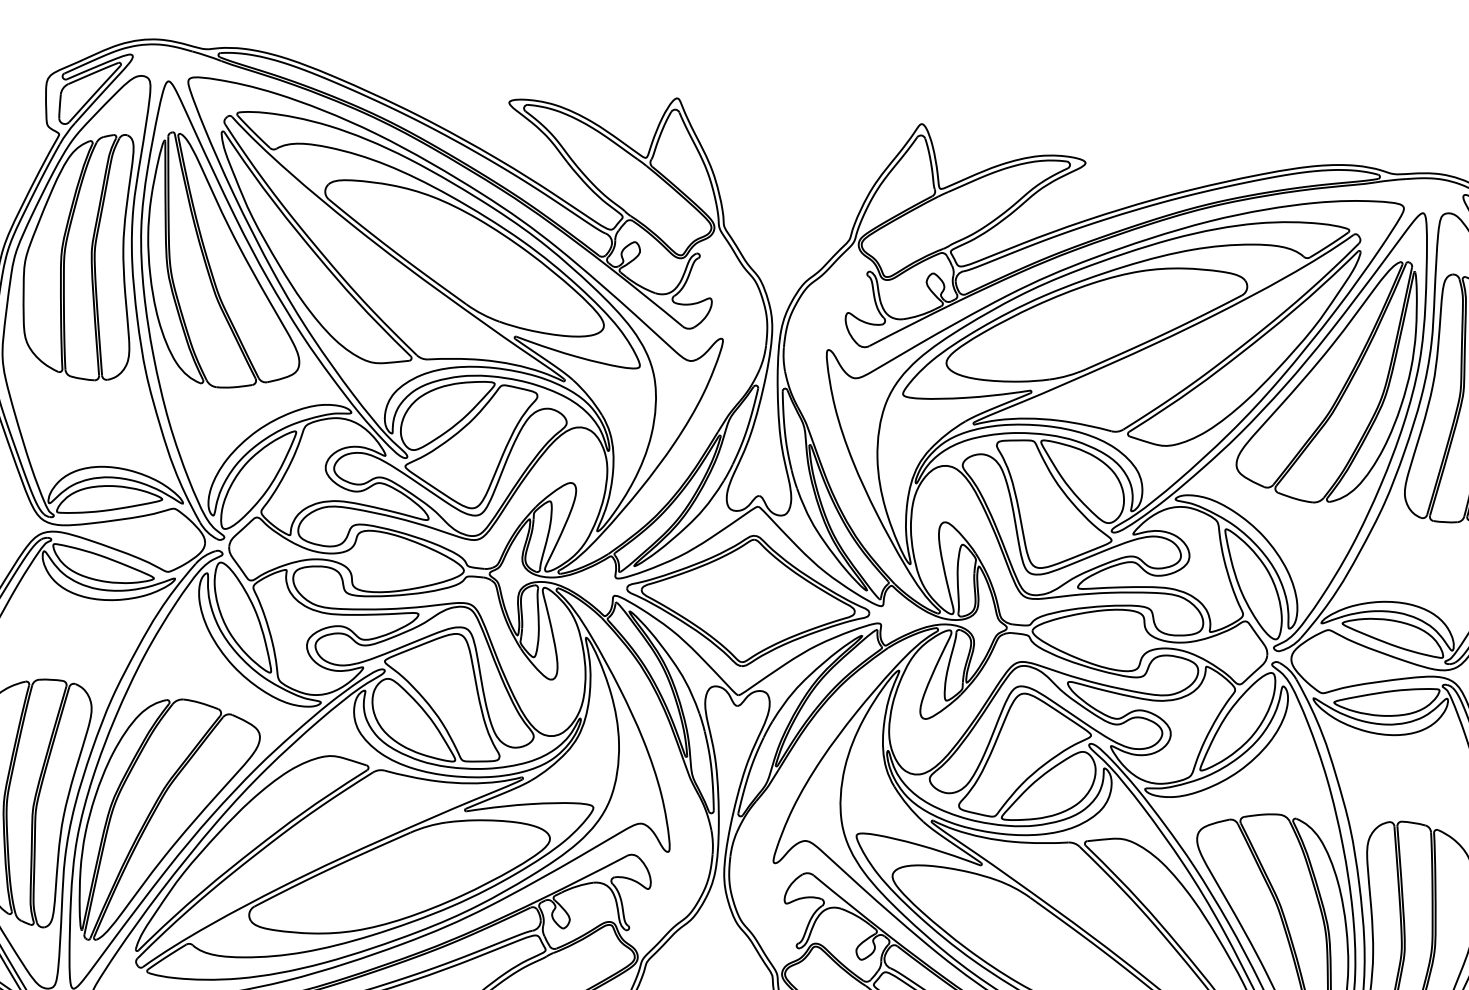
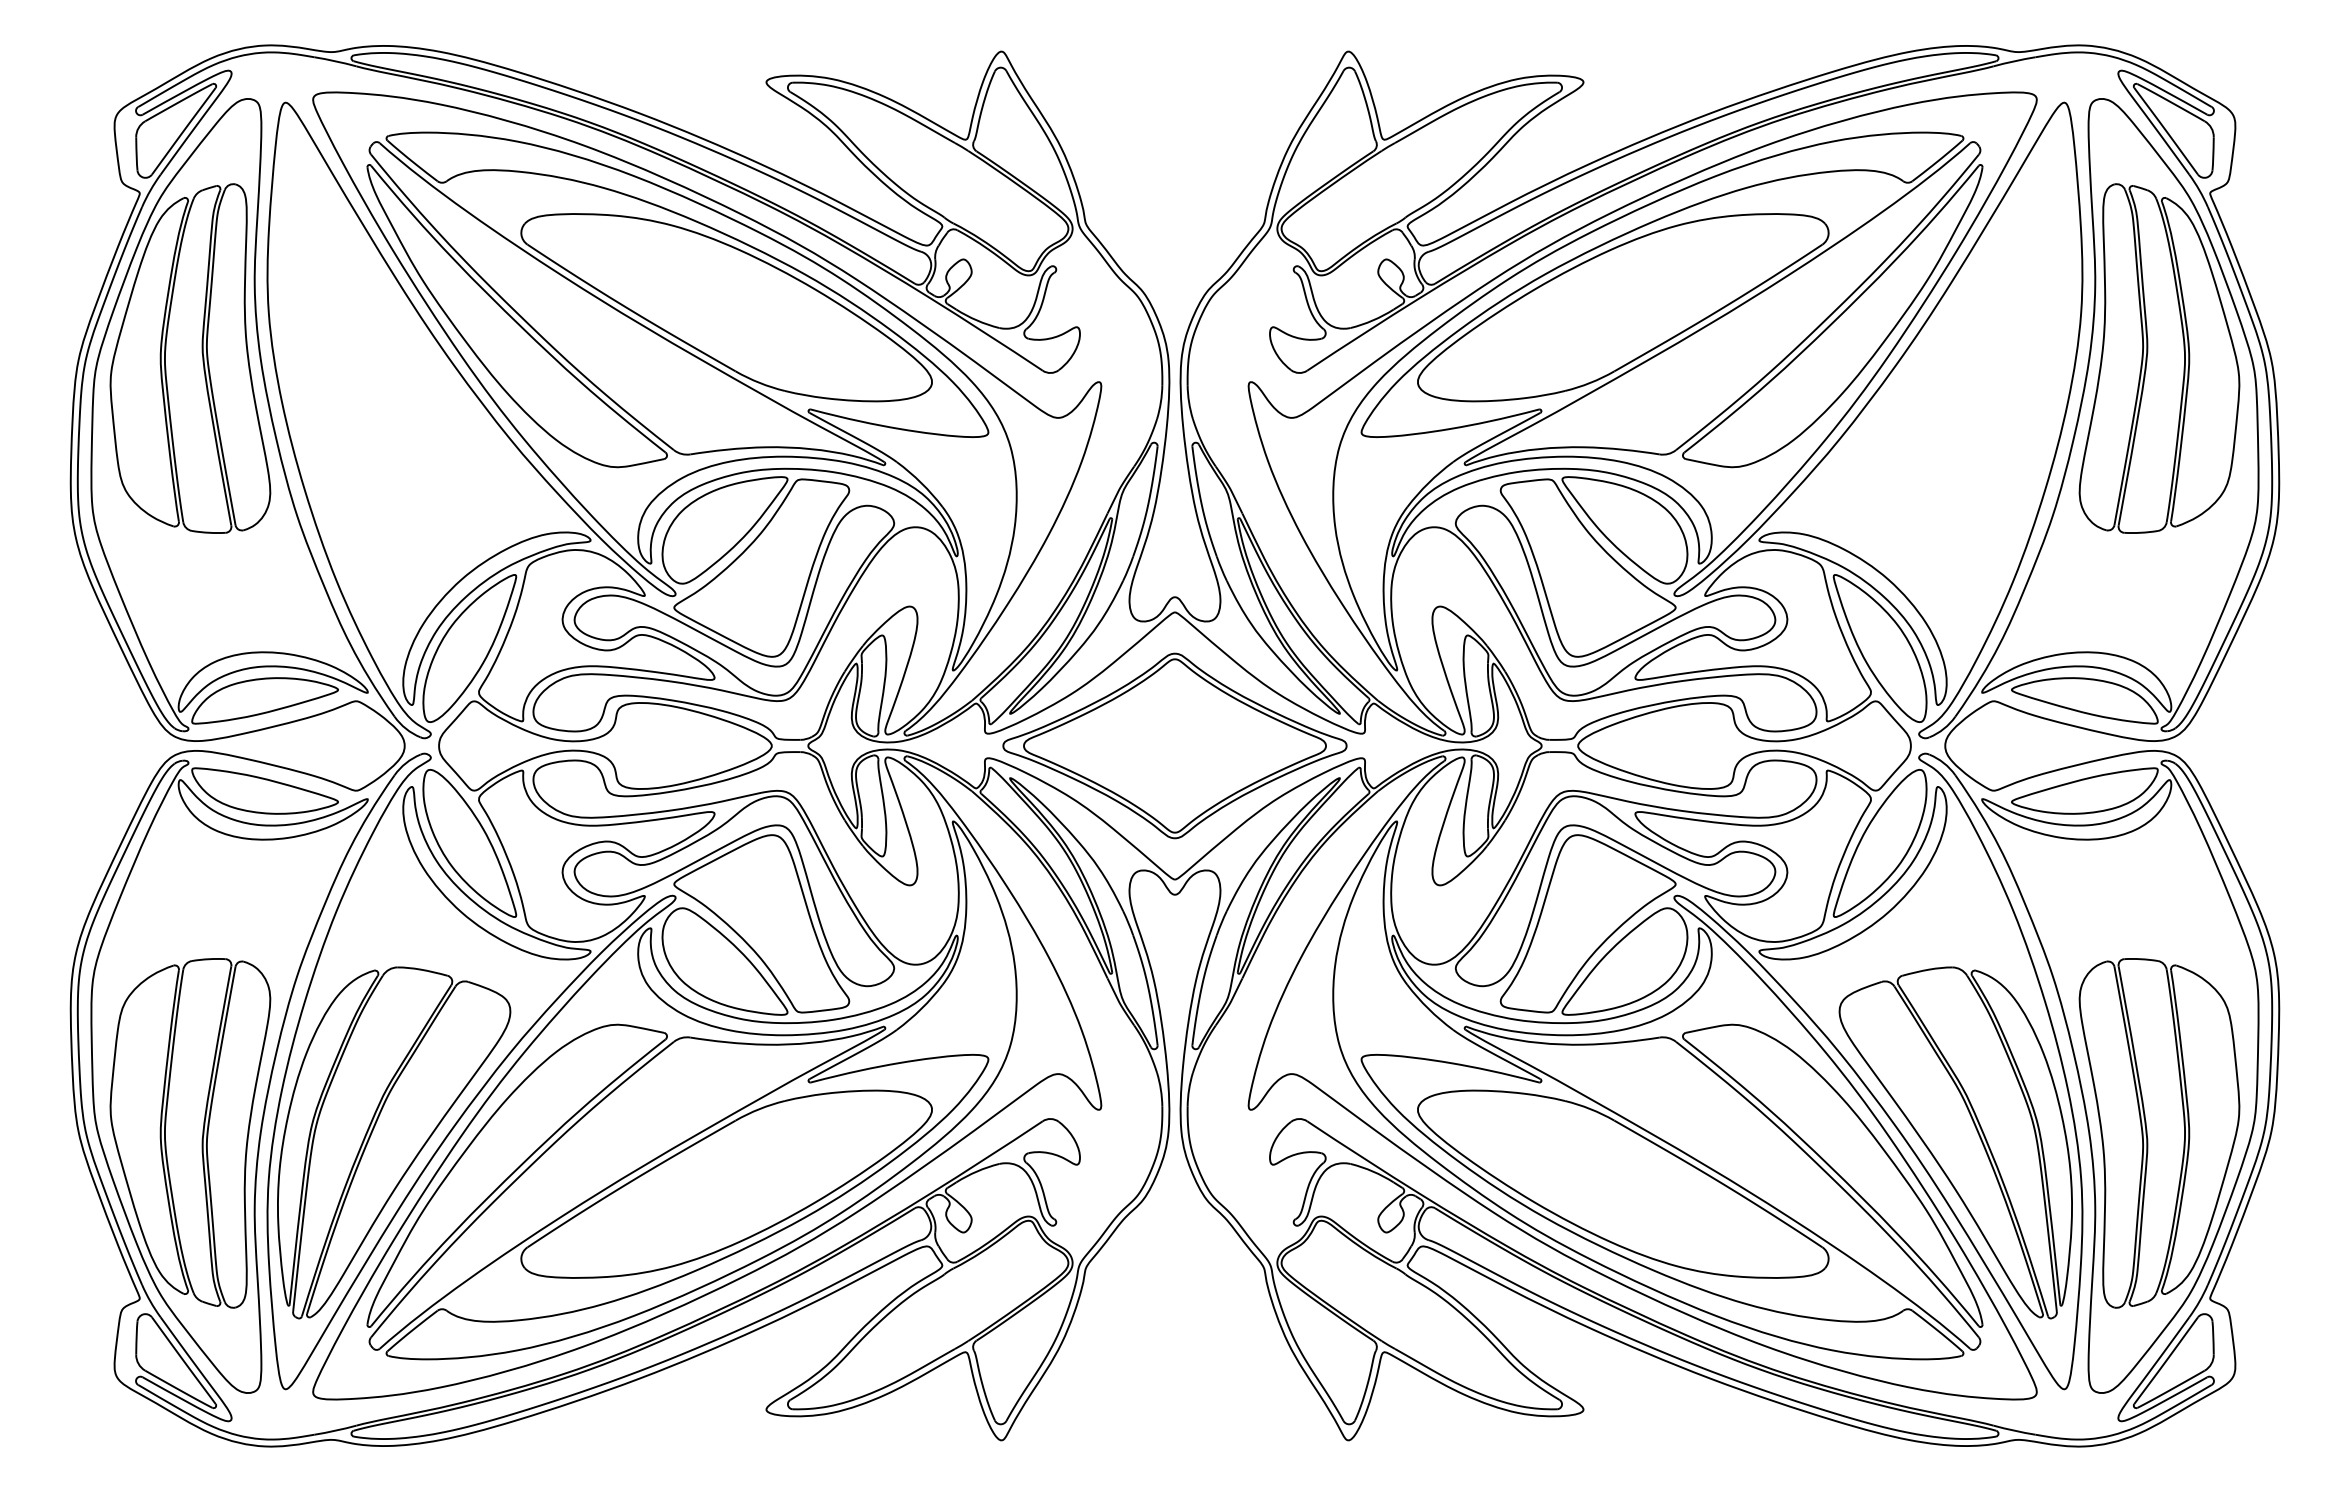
part: (227, 262) -> (394, 348), removed
part: (1328, 378) -> (1955, 348), removed

